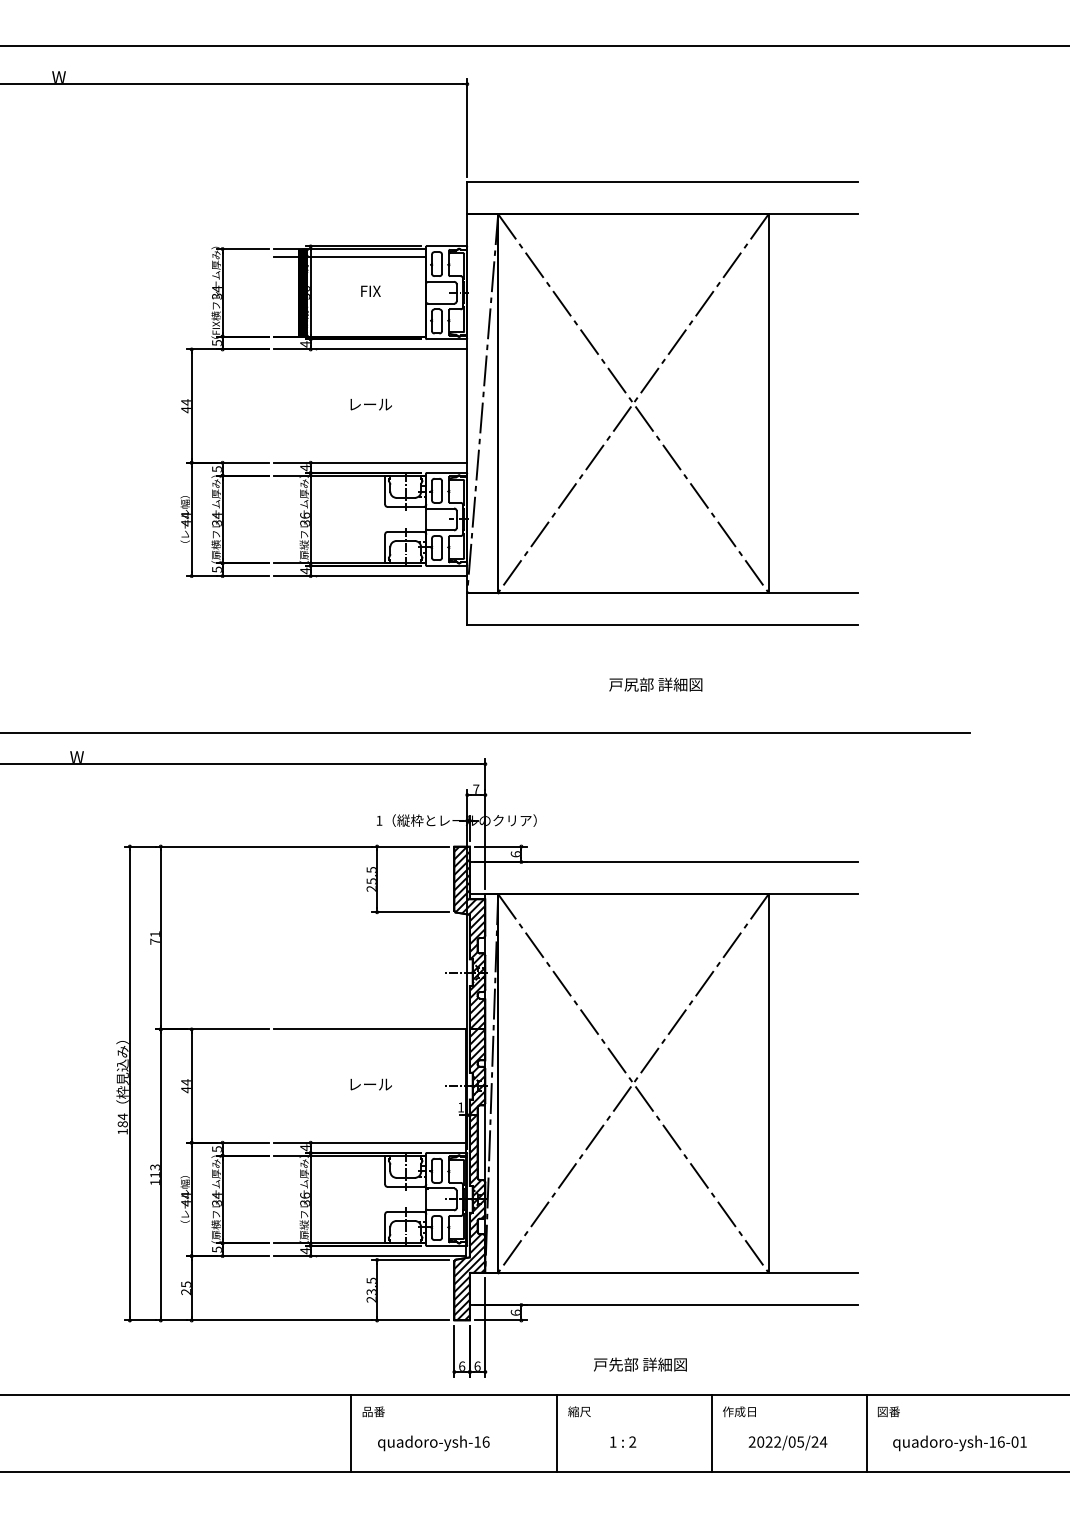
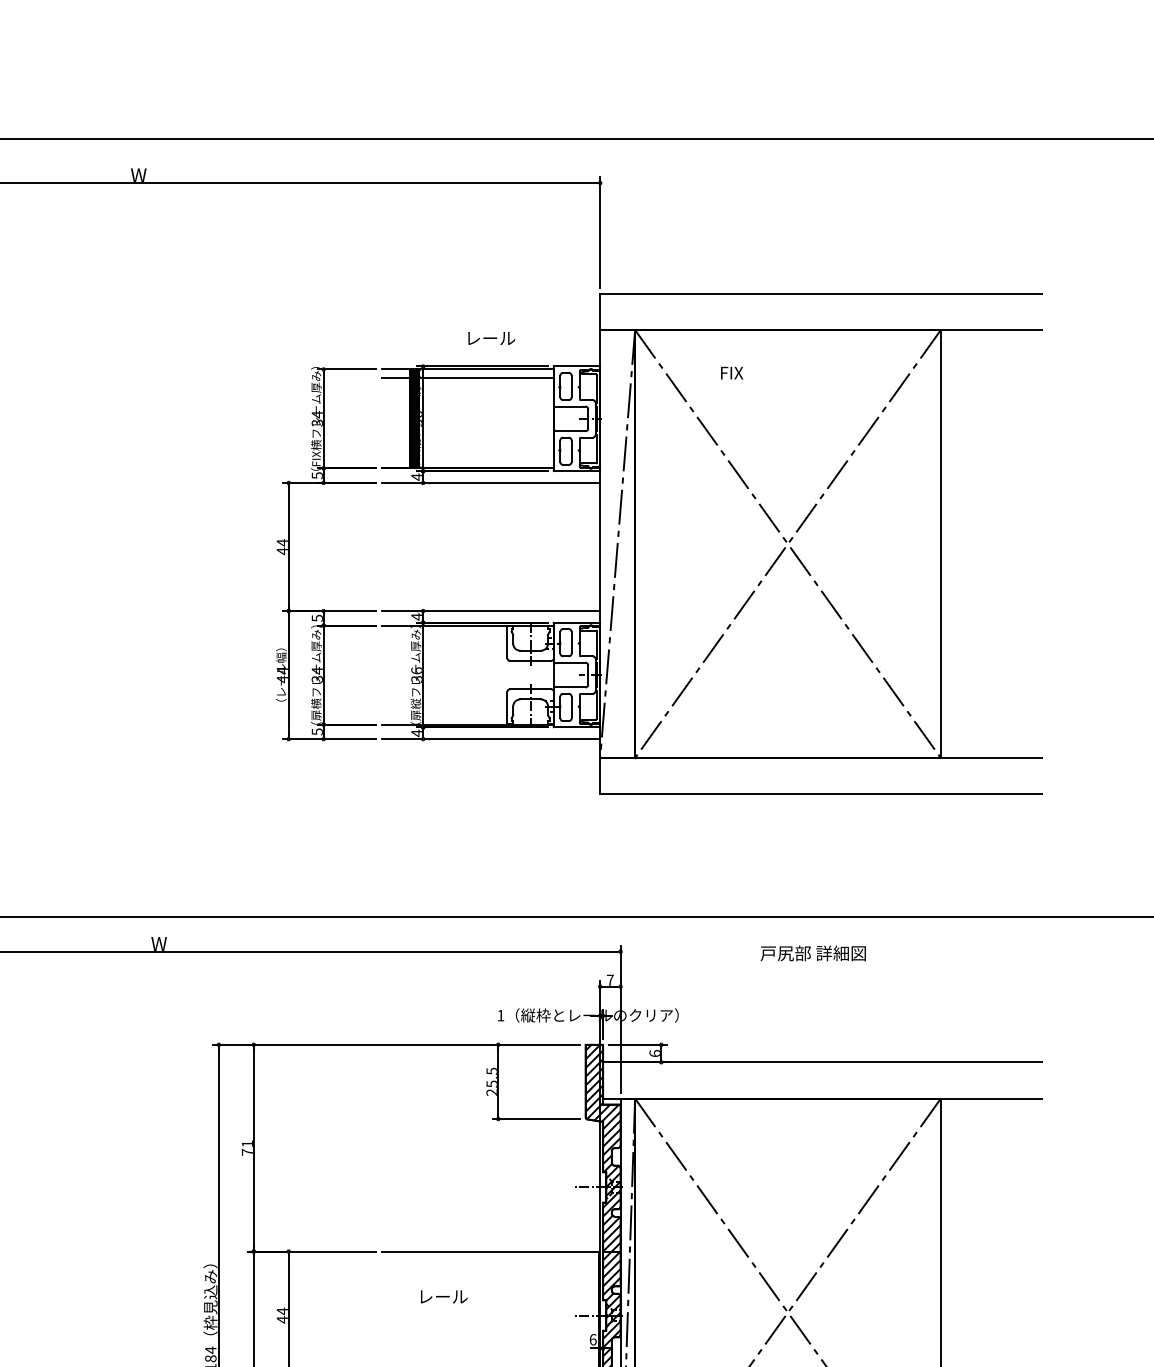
text: (370, 290) -> (731, 372), moved
text: (370, 404) -> (490, 338), moved
text: (655, 684) -> (812, 953), moved
text: (370, 1084) -> (443, 1296), moved
text: (461, 1107) -> (593, 1339), 1 -> 6

